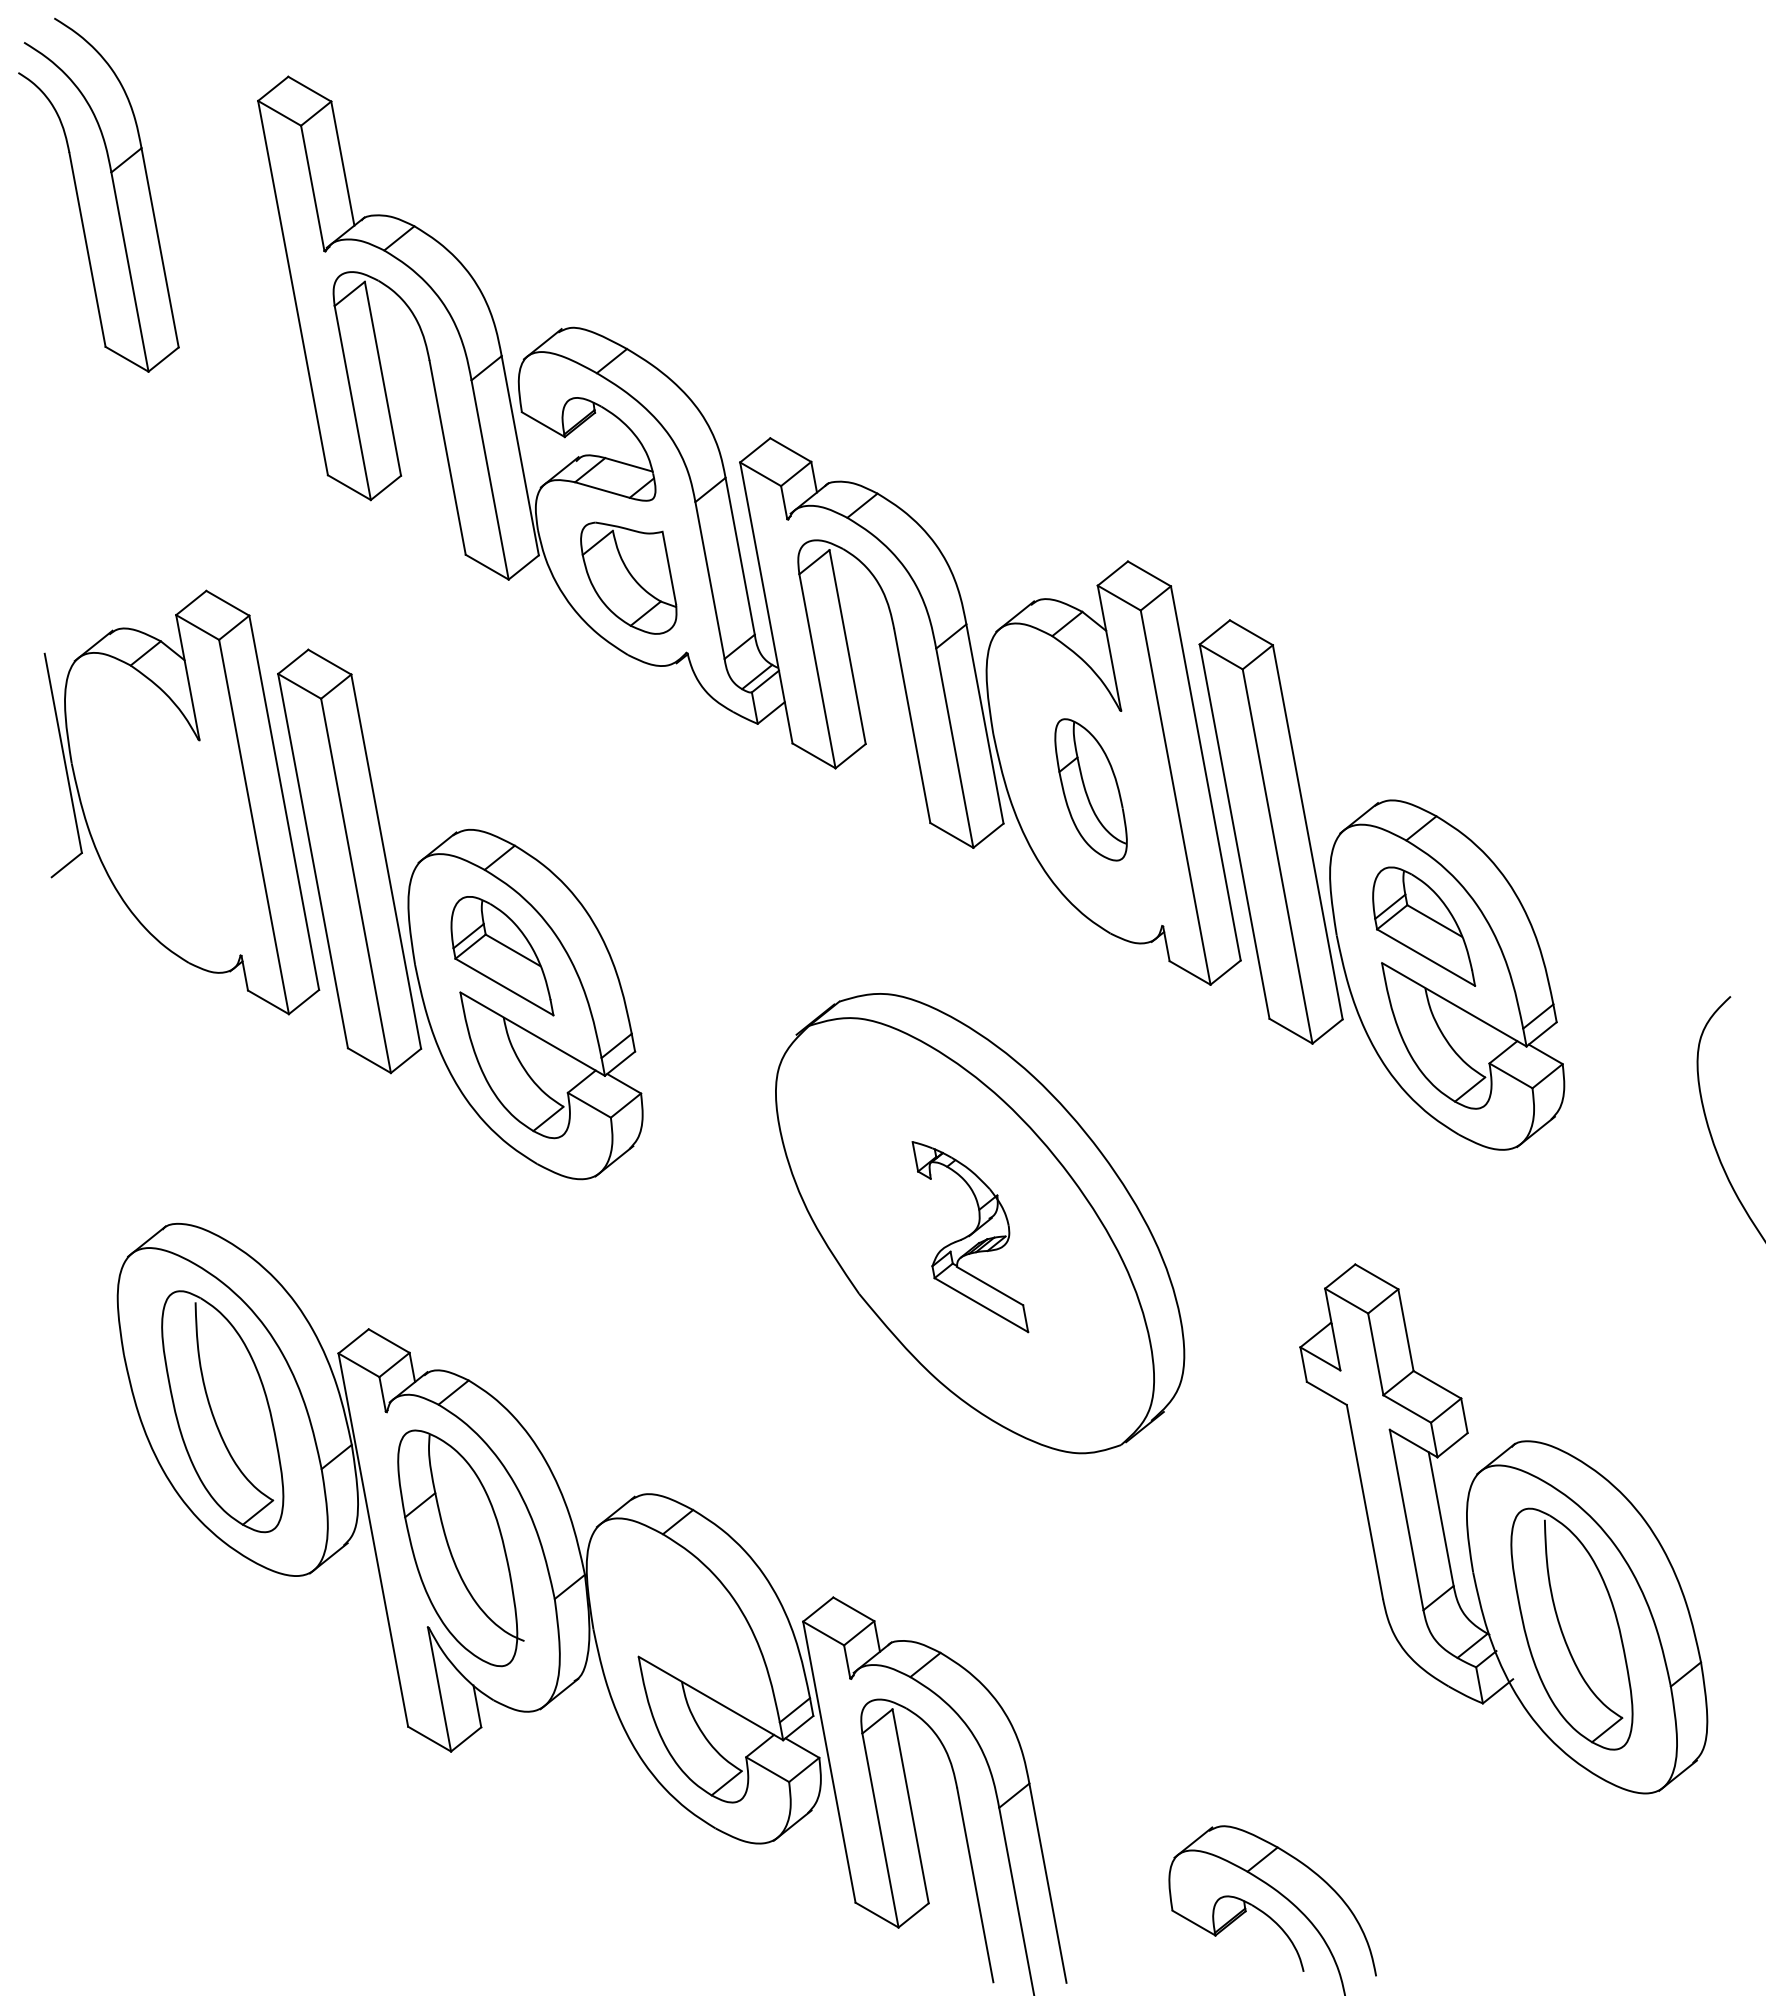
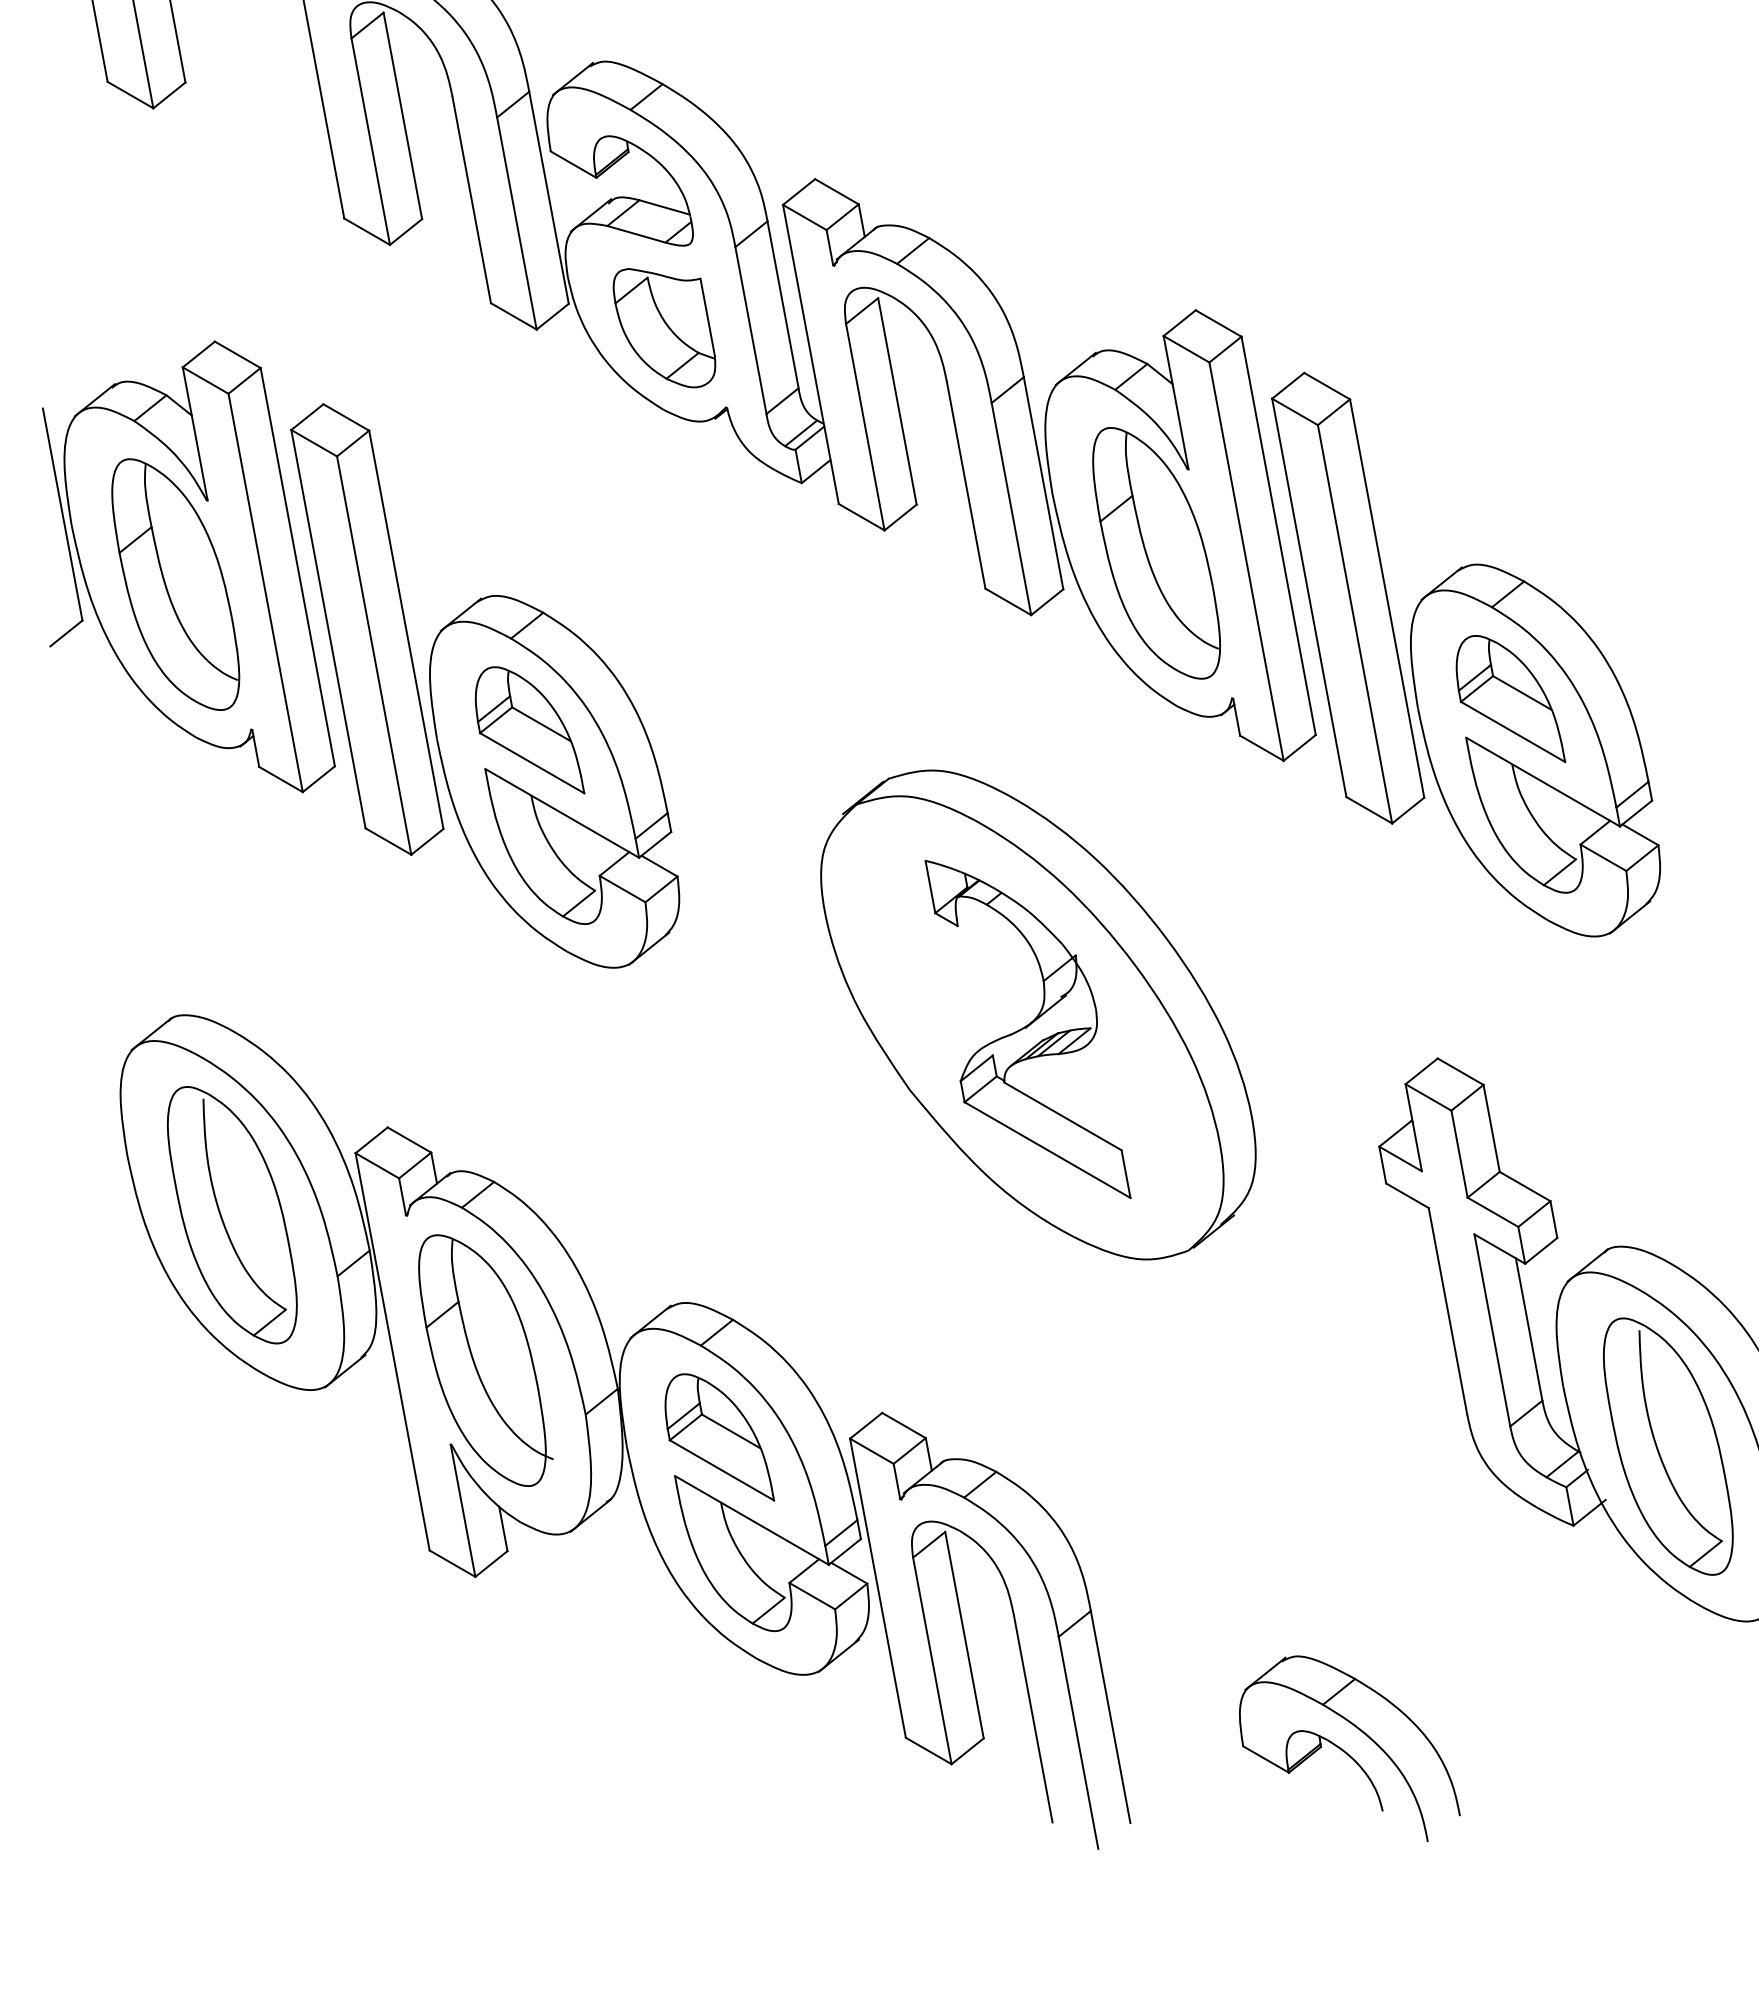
part: (1090, 789) -> (1155, 552), size x1.67
part: (169, 818) -> (175, 583), added
part: (970, 1236) -> (1028, 1028), size x1.67
part: (680, 1620) -> (719, 1437), added

